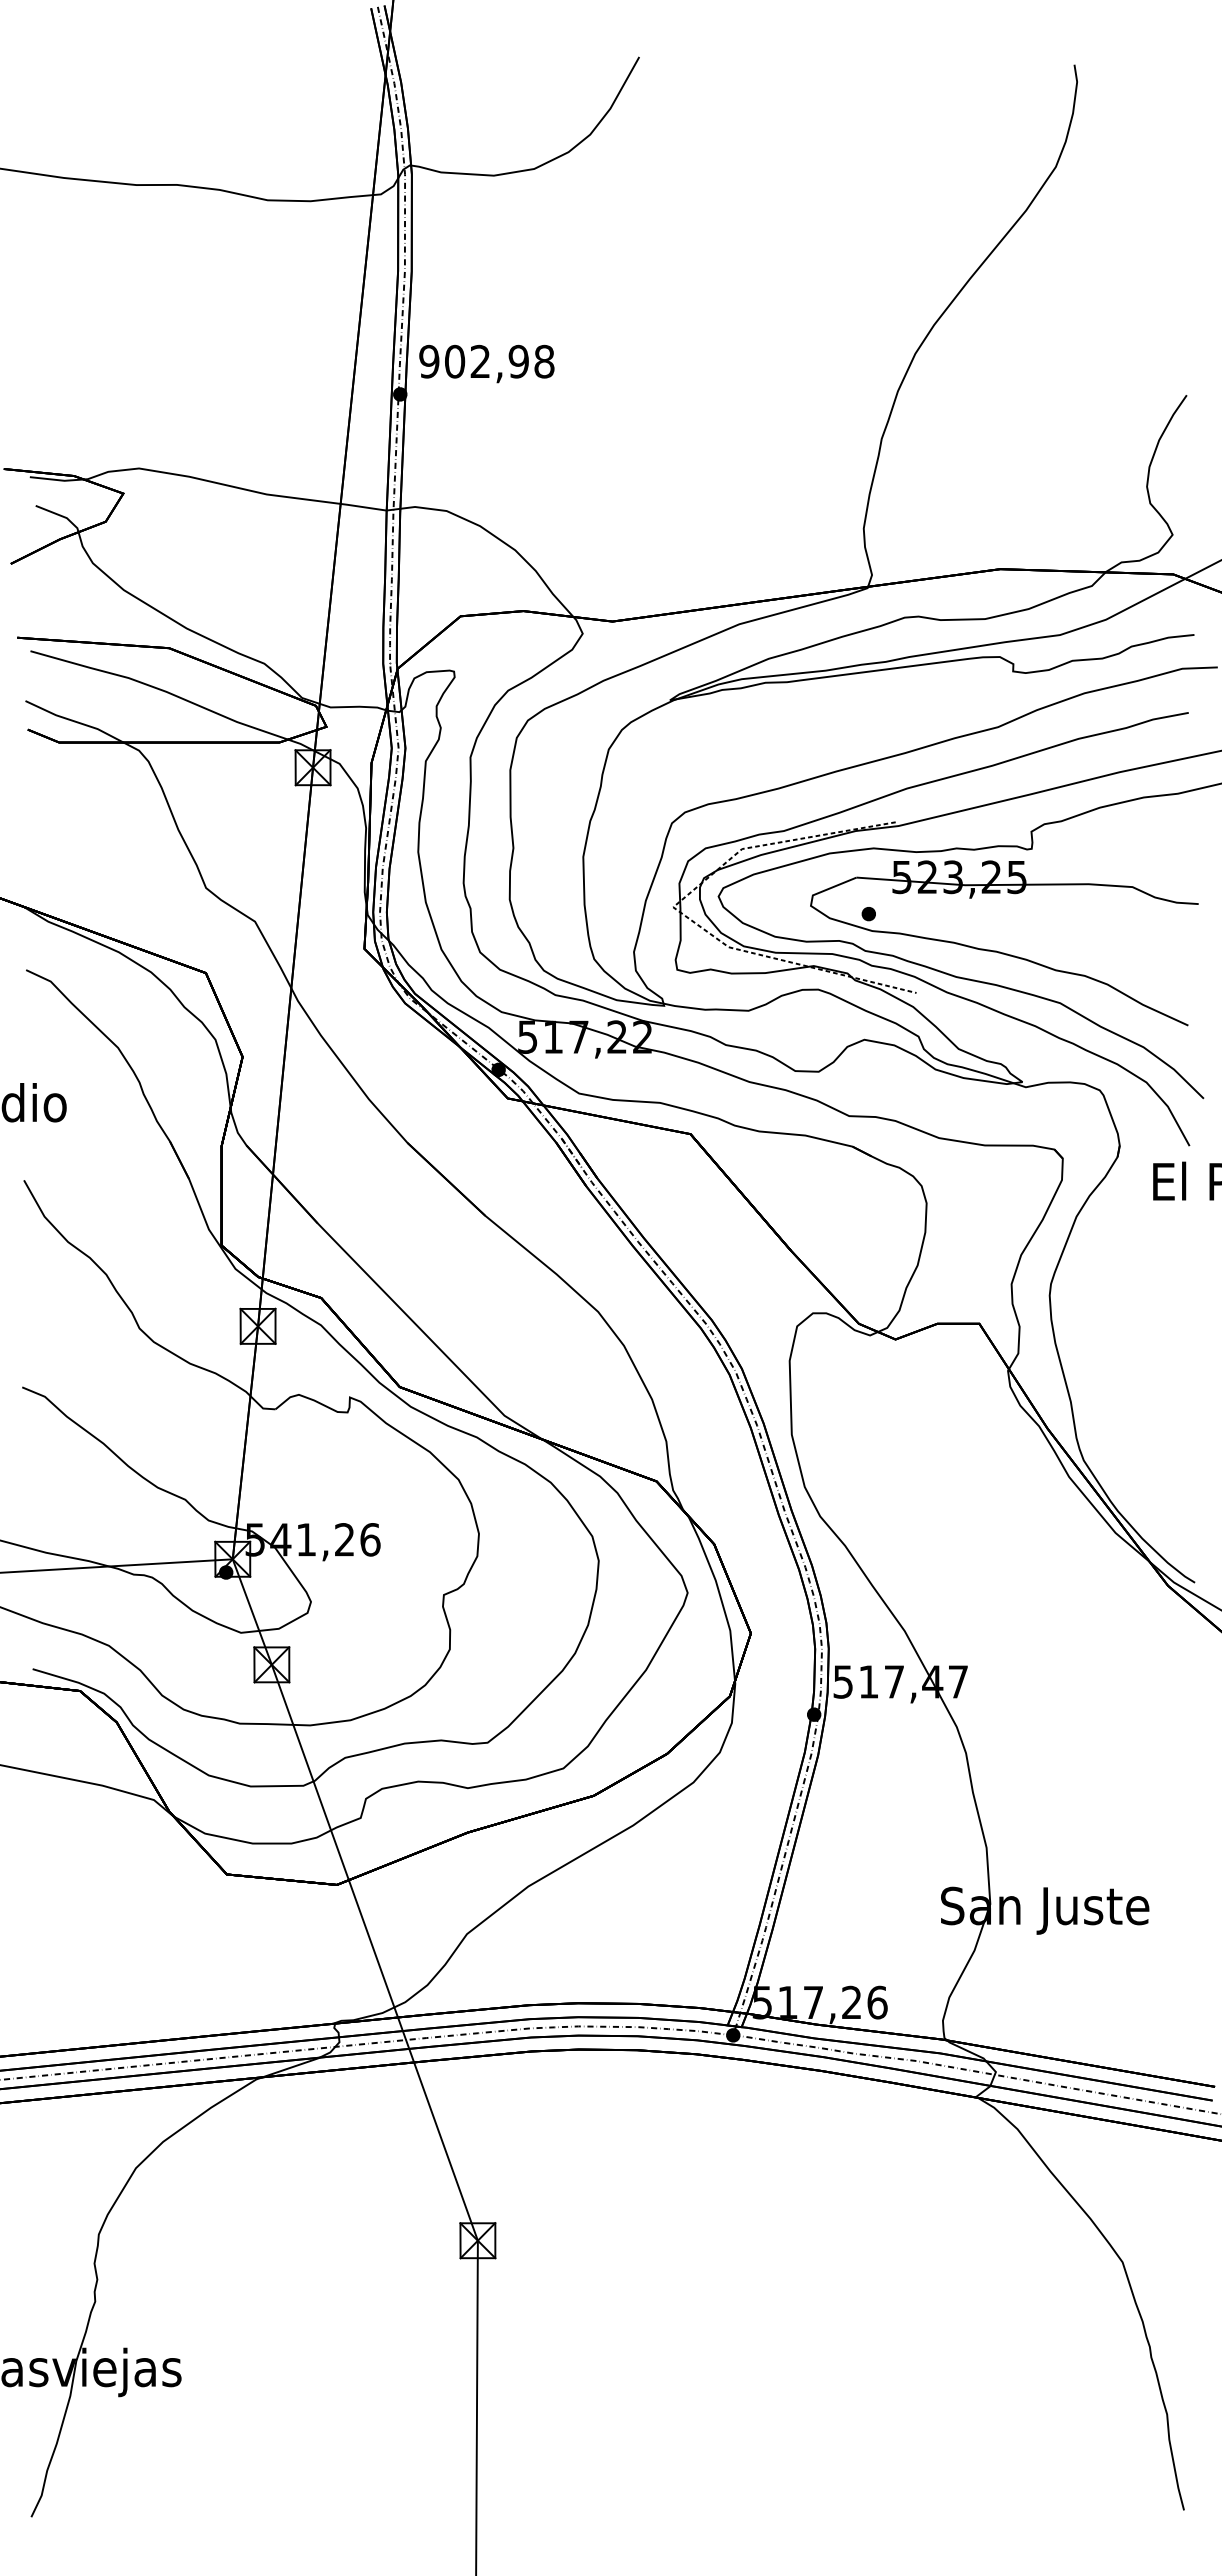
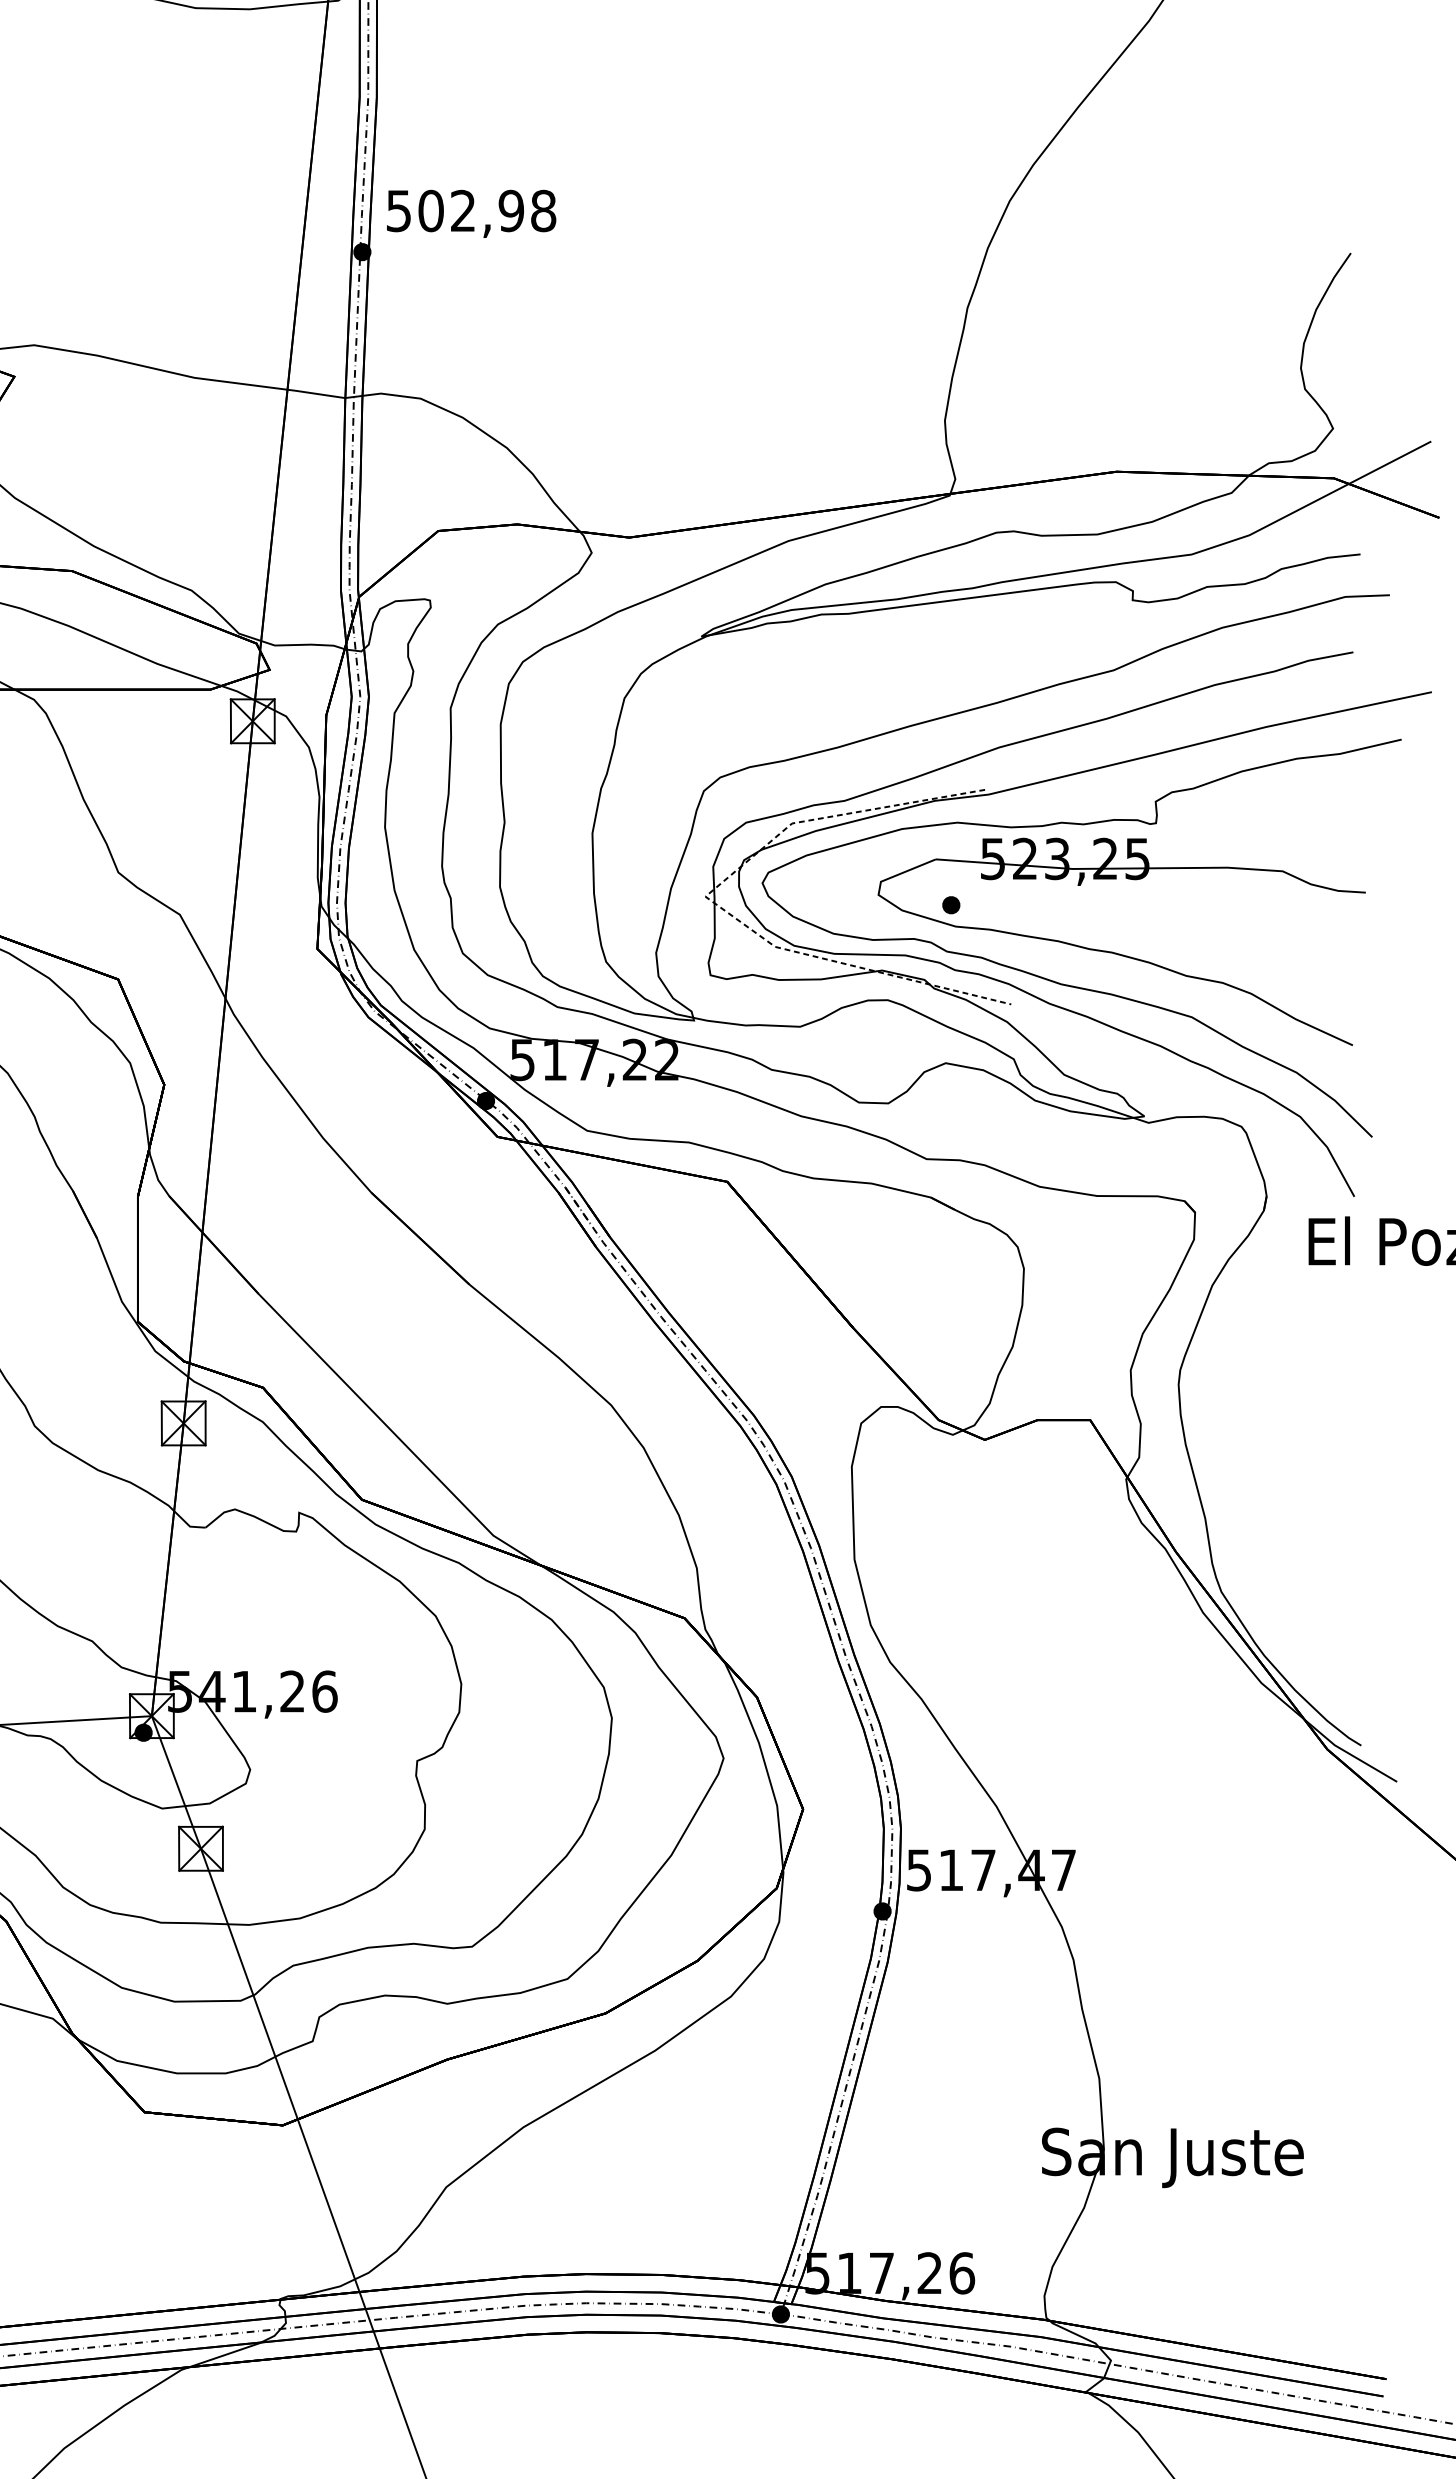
text: (429, 361) -> (399, 210), 902,98 -> 502,98

